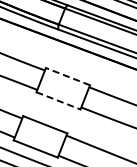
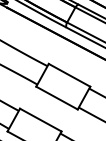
line: (67, 76) -> (69, 75), dashed -> solid
line: (58, 100) -> (57, 97), dashed -> solid

